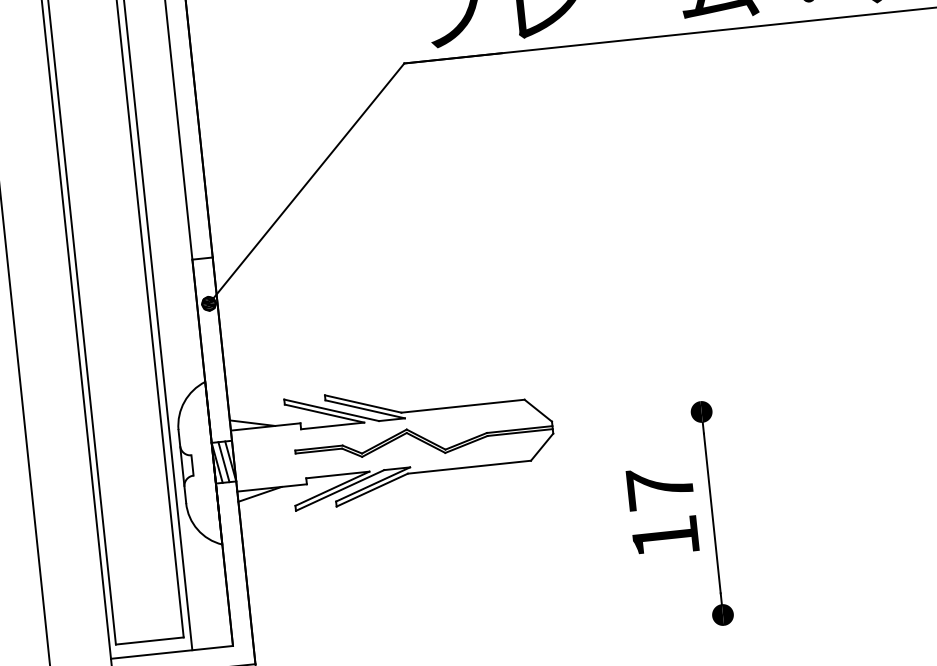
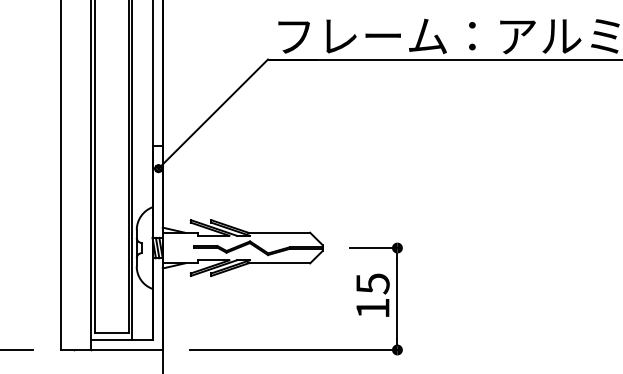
line: (654, 417) -> (373, 248), added
text: (659, 487) -> (372, 283), 17 -> 15
line: (515, 635) -> (293, 349), added

